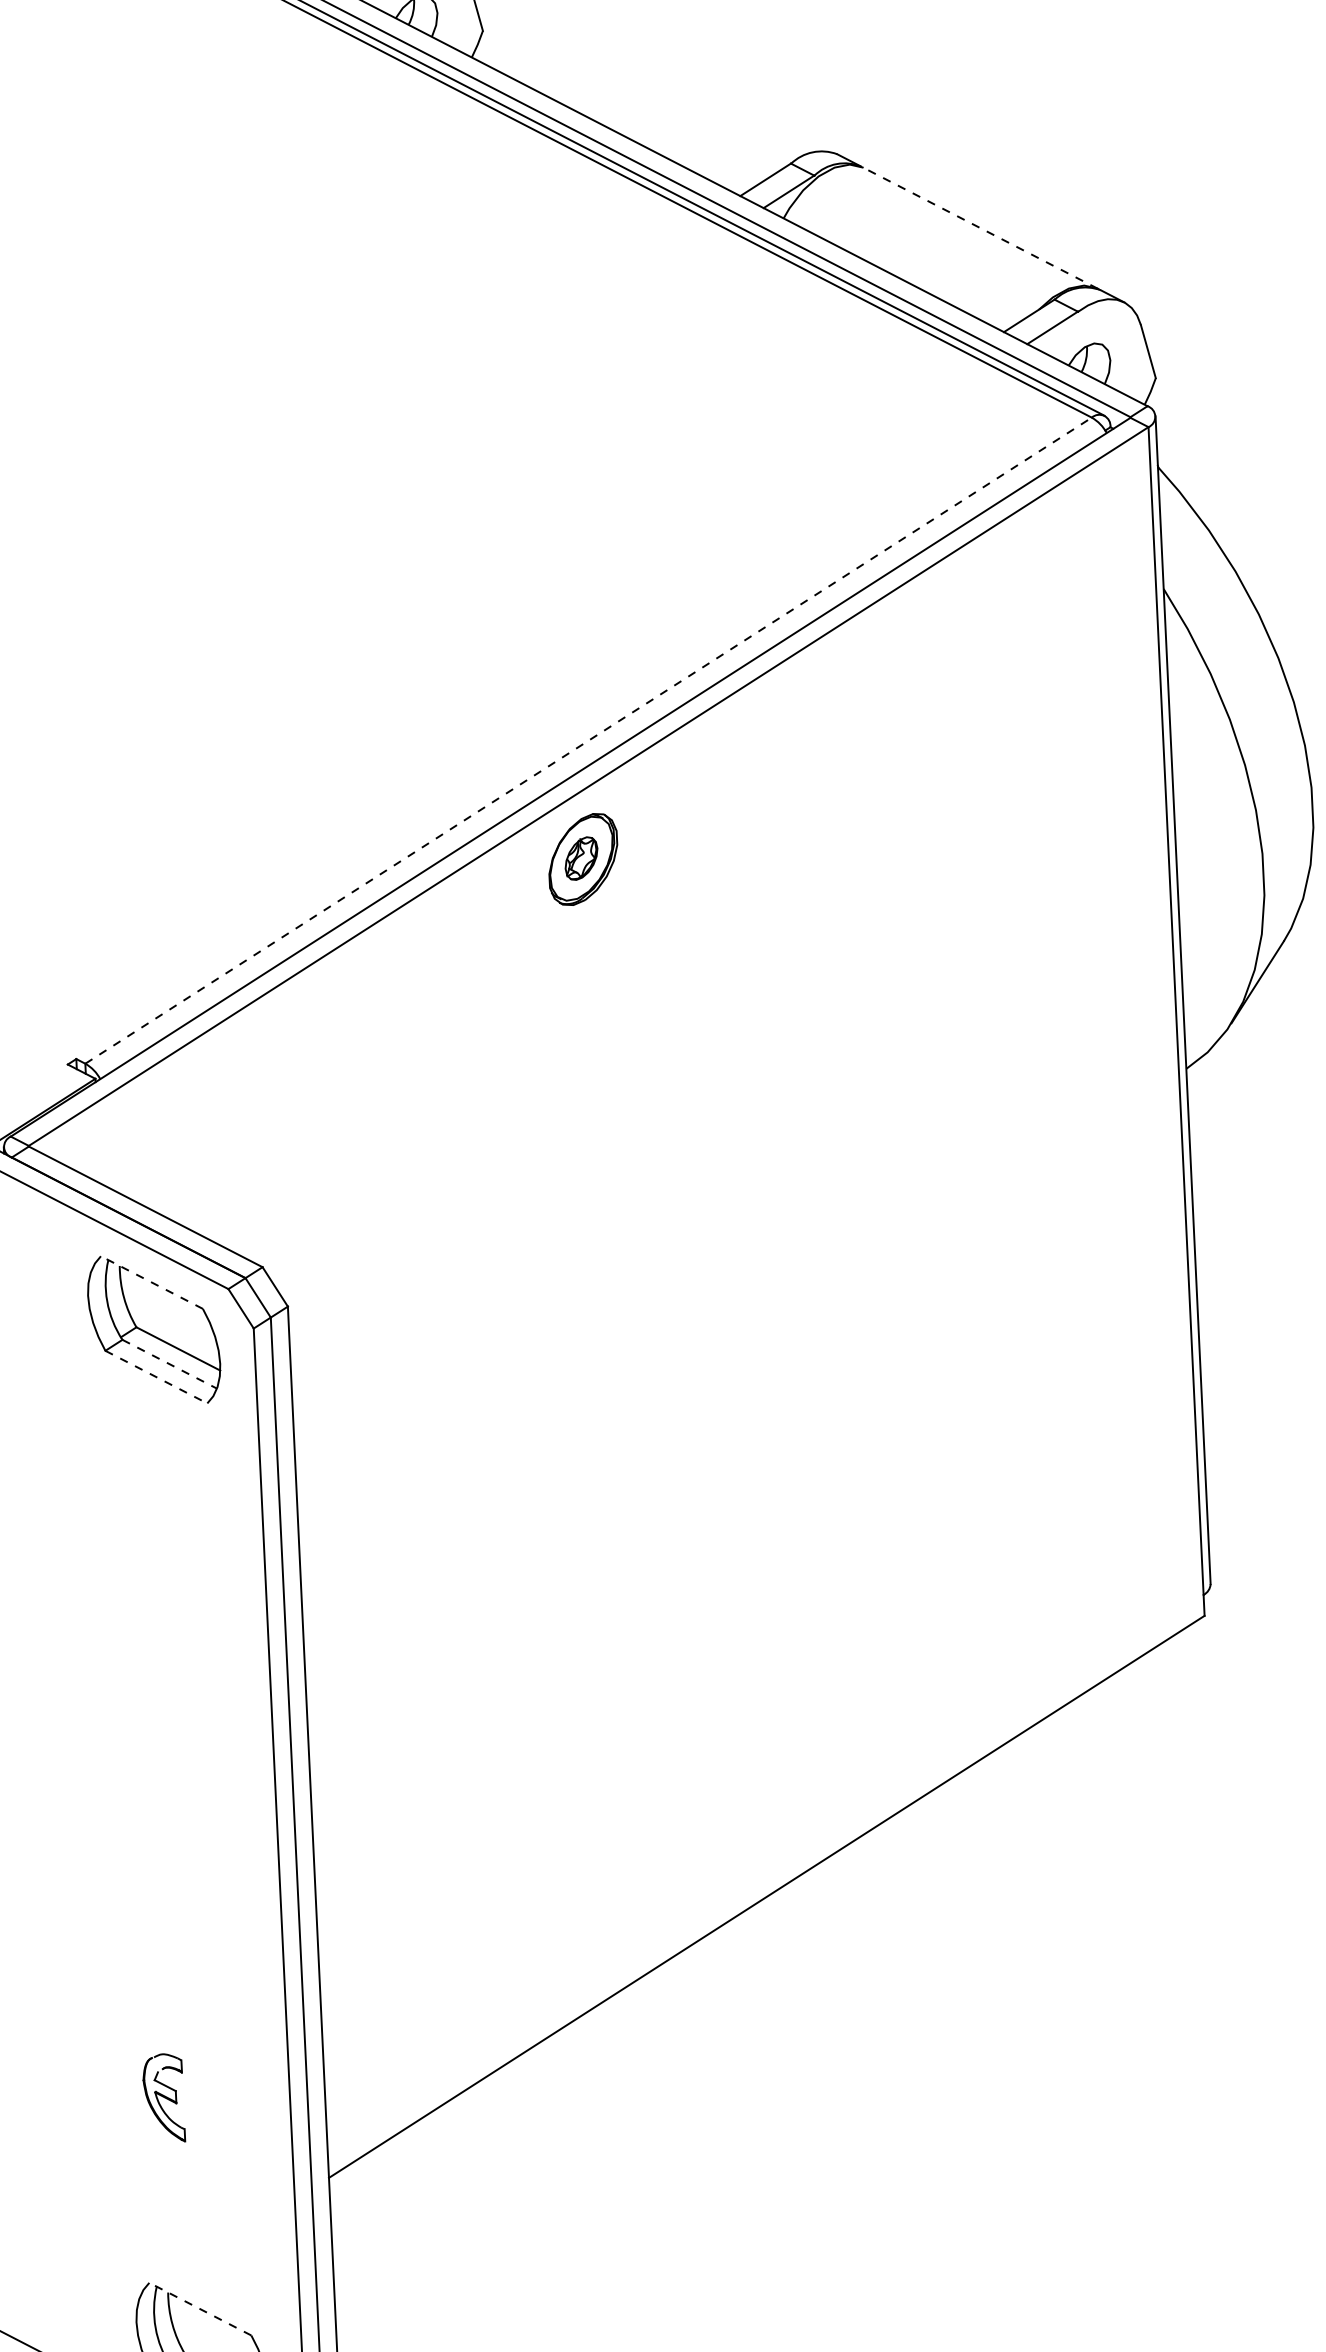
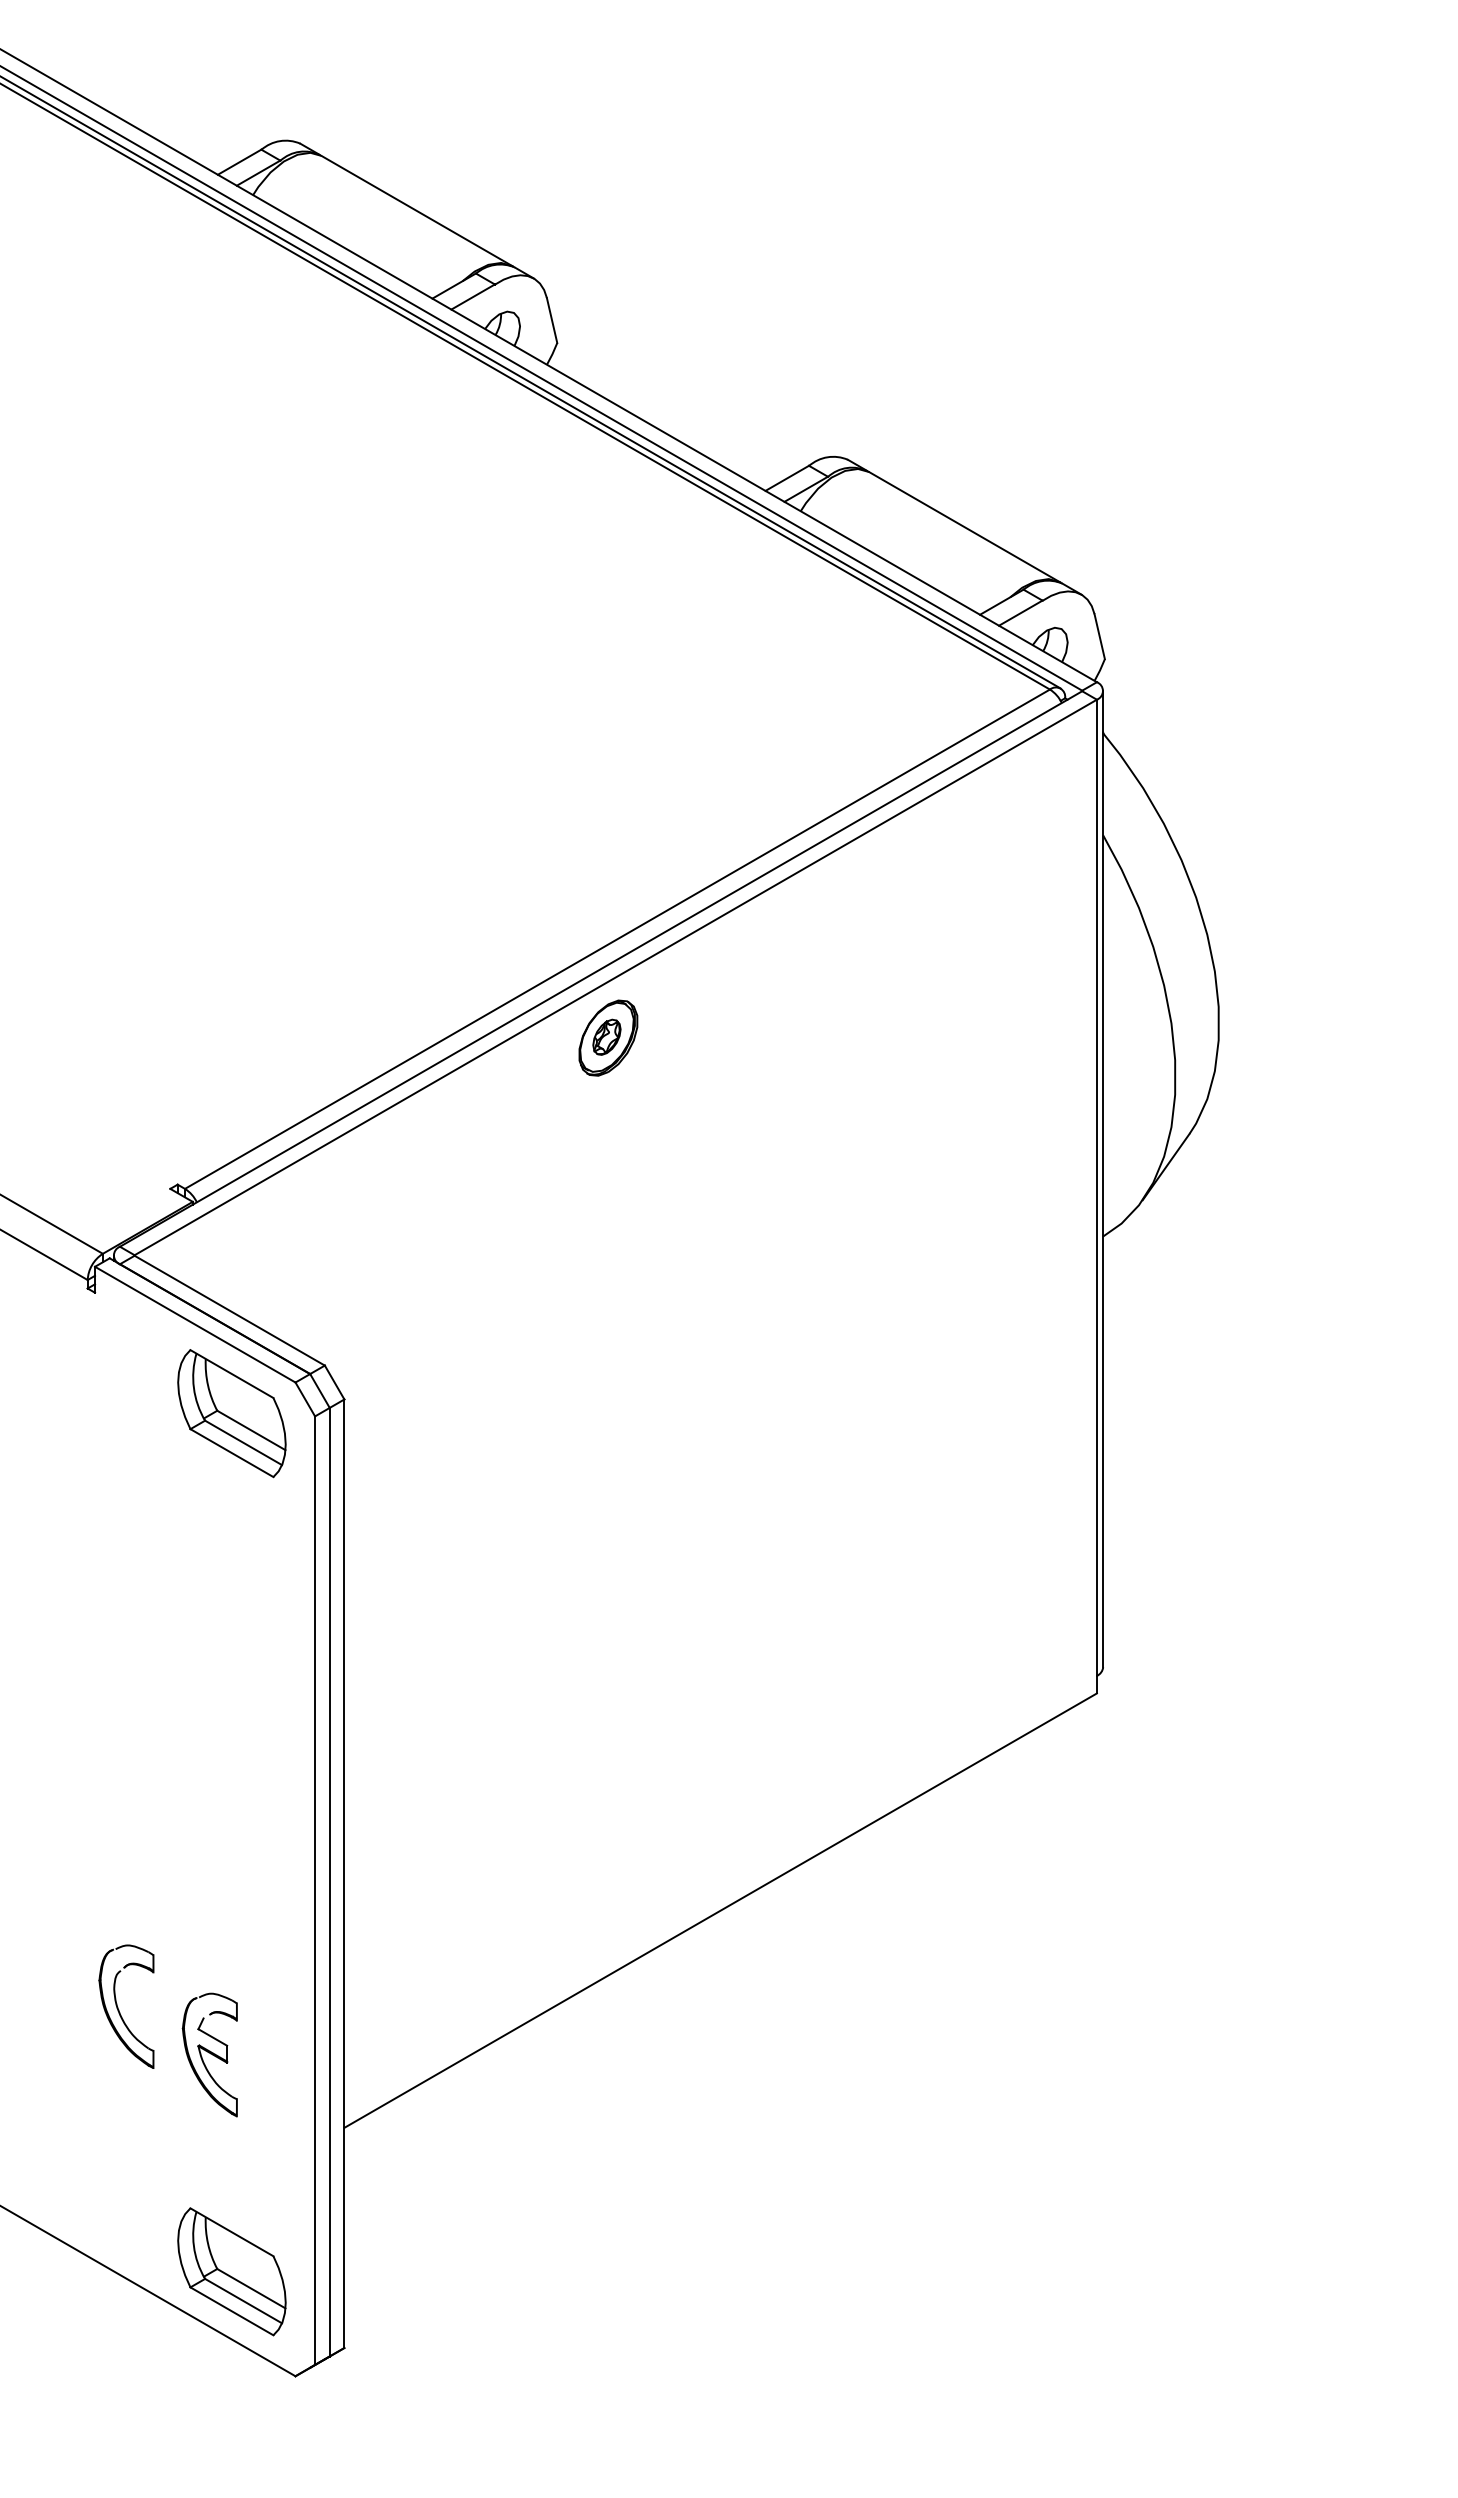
line: (980, 227) -> (964, 526), dashed -> solid
line: (588, 739) -> (617, 938), dashed -> solid
line: (151, 1283) -> (231, 1374), dashed -> solid
line: (170, 1364) -> (244, 1443), dashed -> solid
line: (155, 1377) -> (231, 1453), dashed -> solid
part: (53, 2049) -> (119, 2009), added
part: (163, 2097) -> (209, 2054), size x1.67
line: (199, 2309) -> (231, 2232), dashed -> solid

